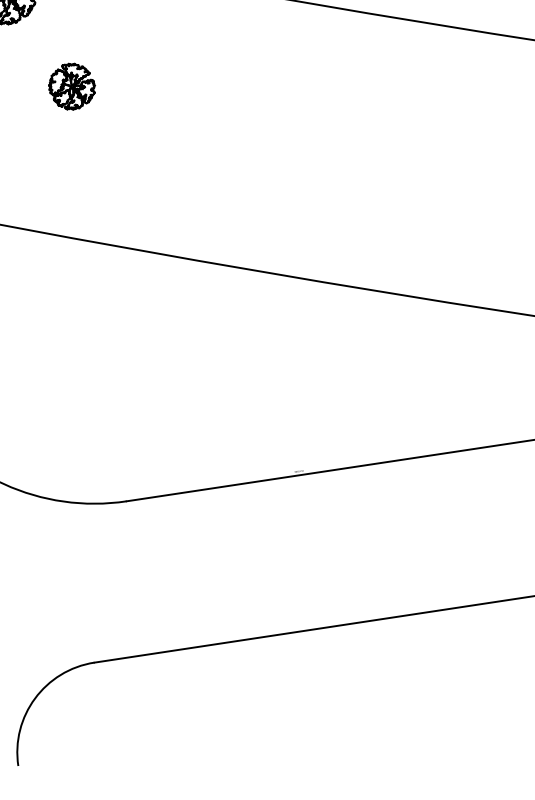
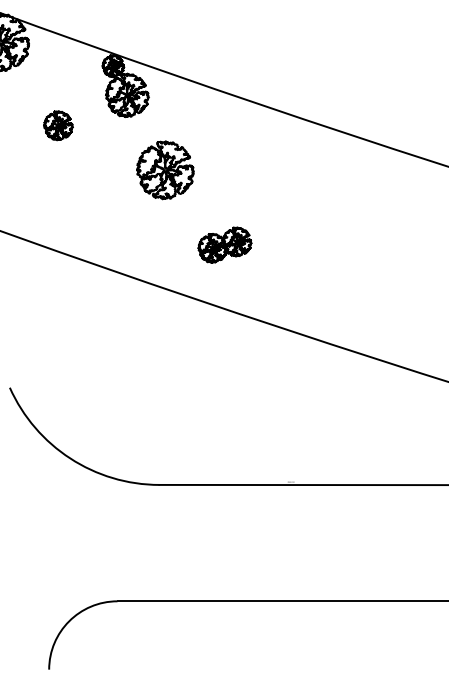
part: (72, 86) -> (165, 170), size x1.67
part: (164, 172) -> (224, 244), added

